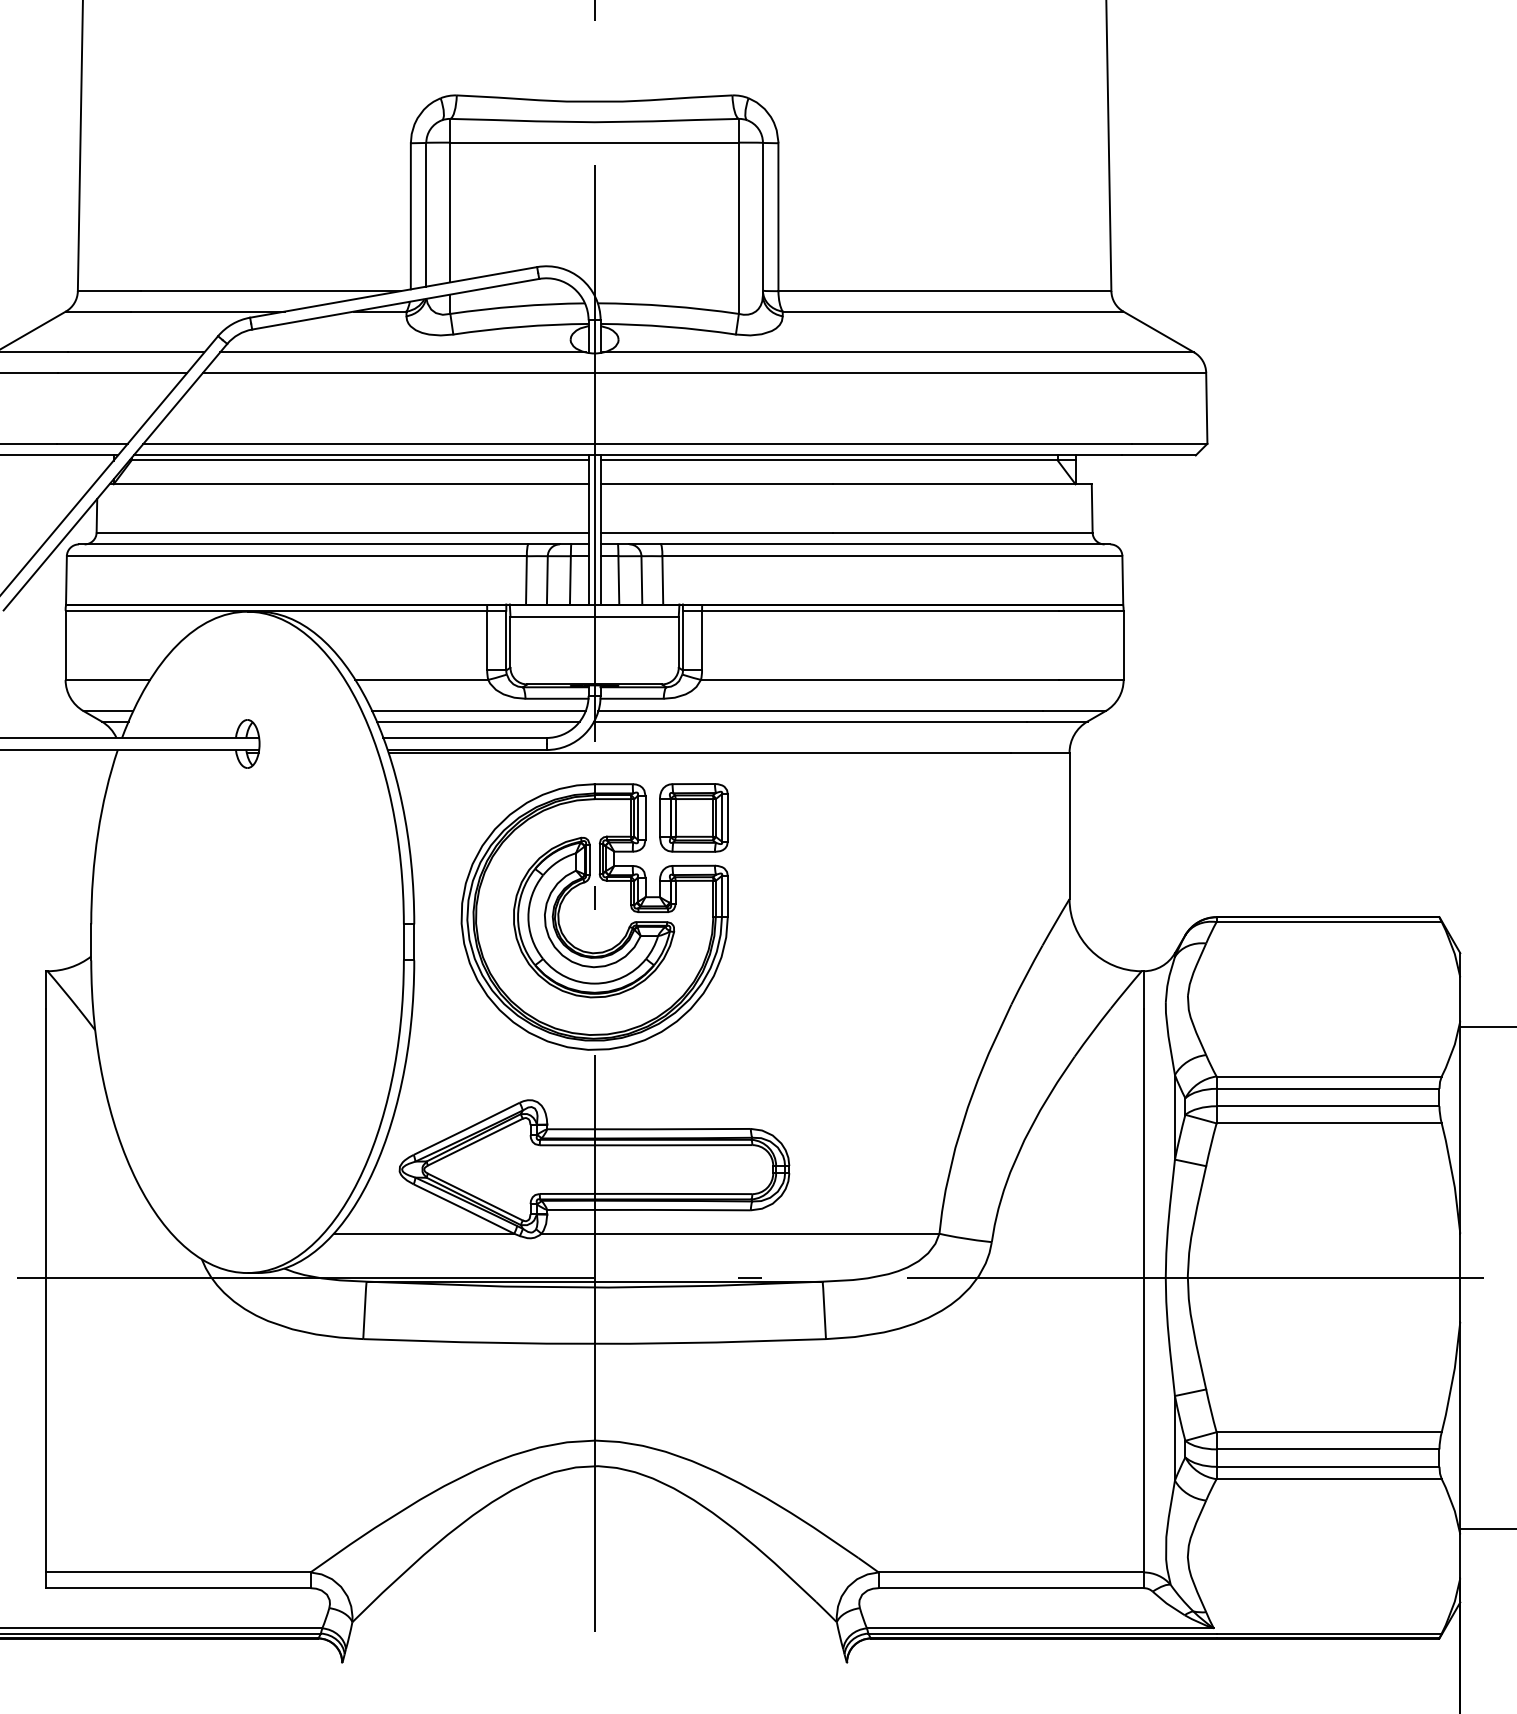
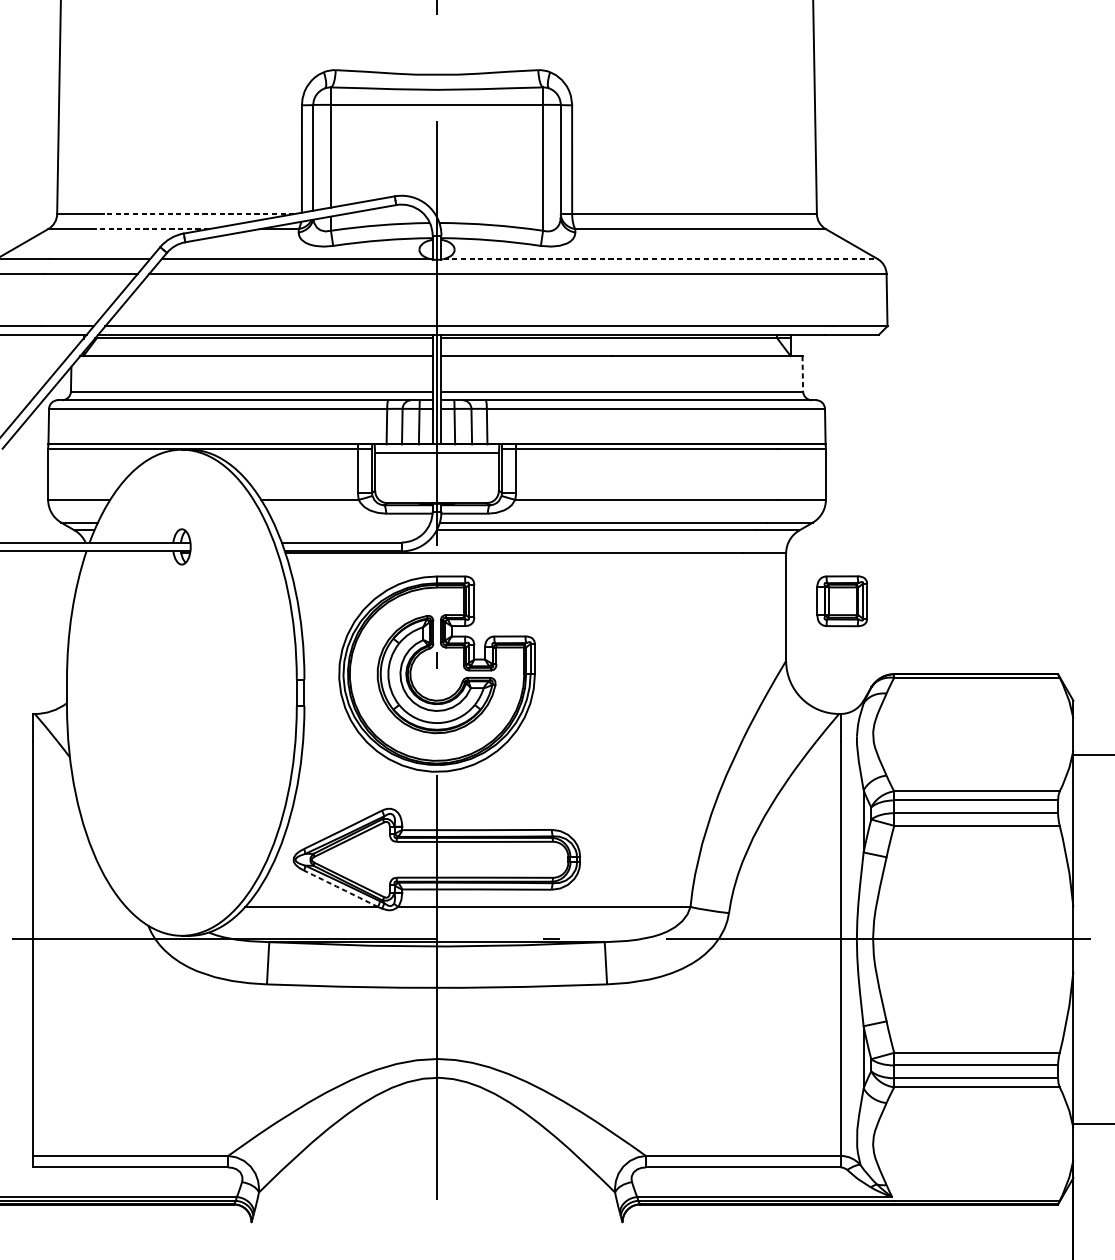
line: (270, 291) -> (198, 214), solid -> dashed
line: (207, 311) -> (152, 229), solid -> dashed
line: (899, 352) -> (661, 259), solid -> dashed
line: (1092, 508) -> (803, 373), solid -> dashed
line: (478, 711) -> (351, 523), removed
line: (477, 721) -> (350, 530), removed
part: (693, 817) -> (841, 600), moved
arc: (464, 1208) -> (341, 888), solid -> dashed

